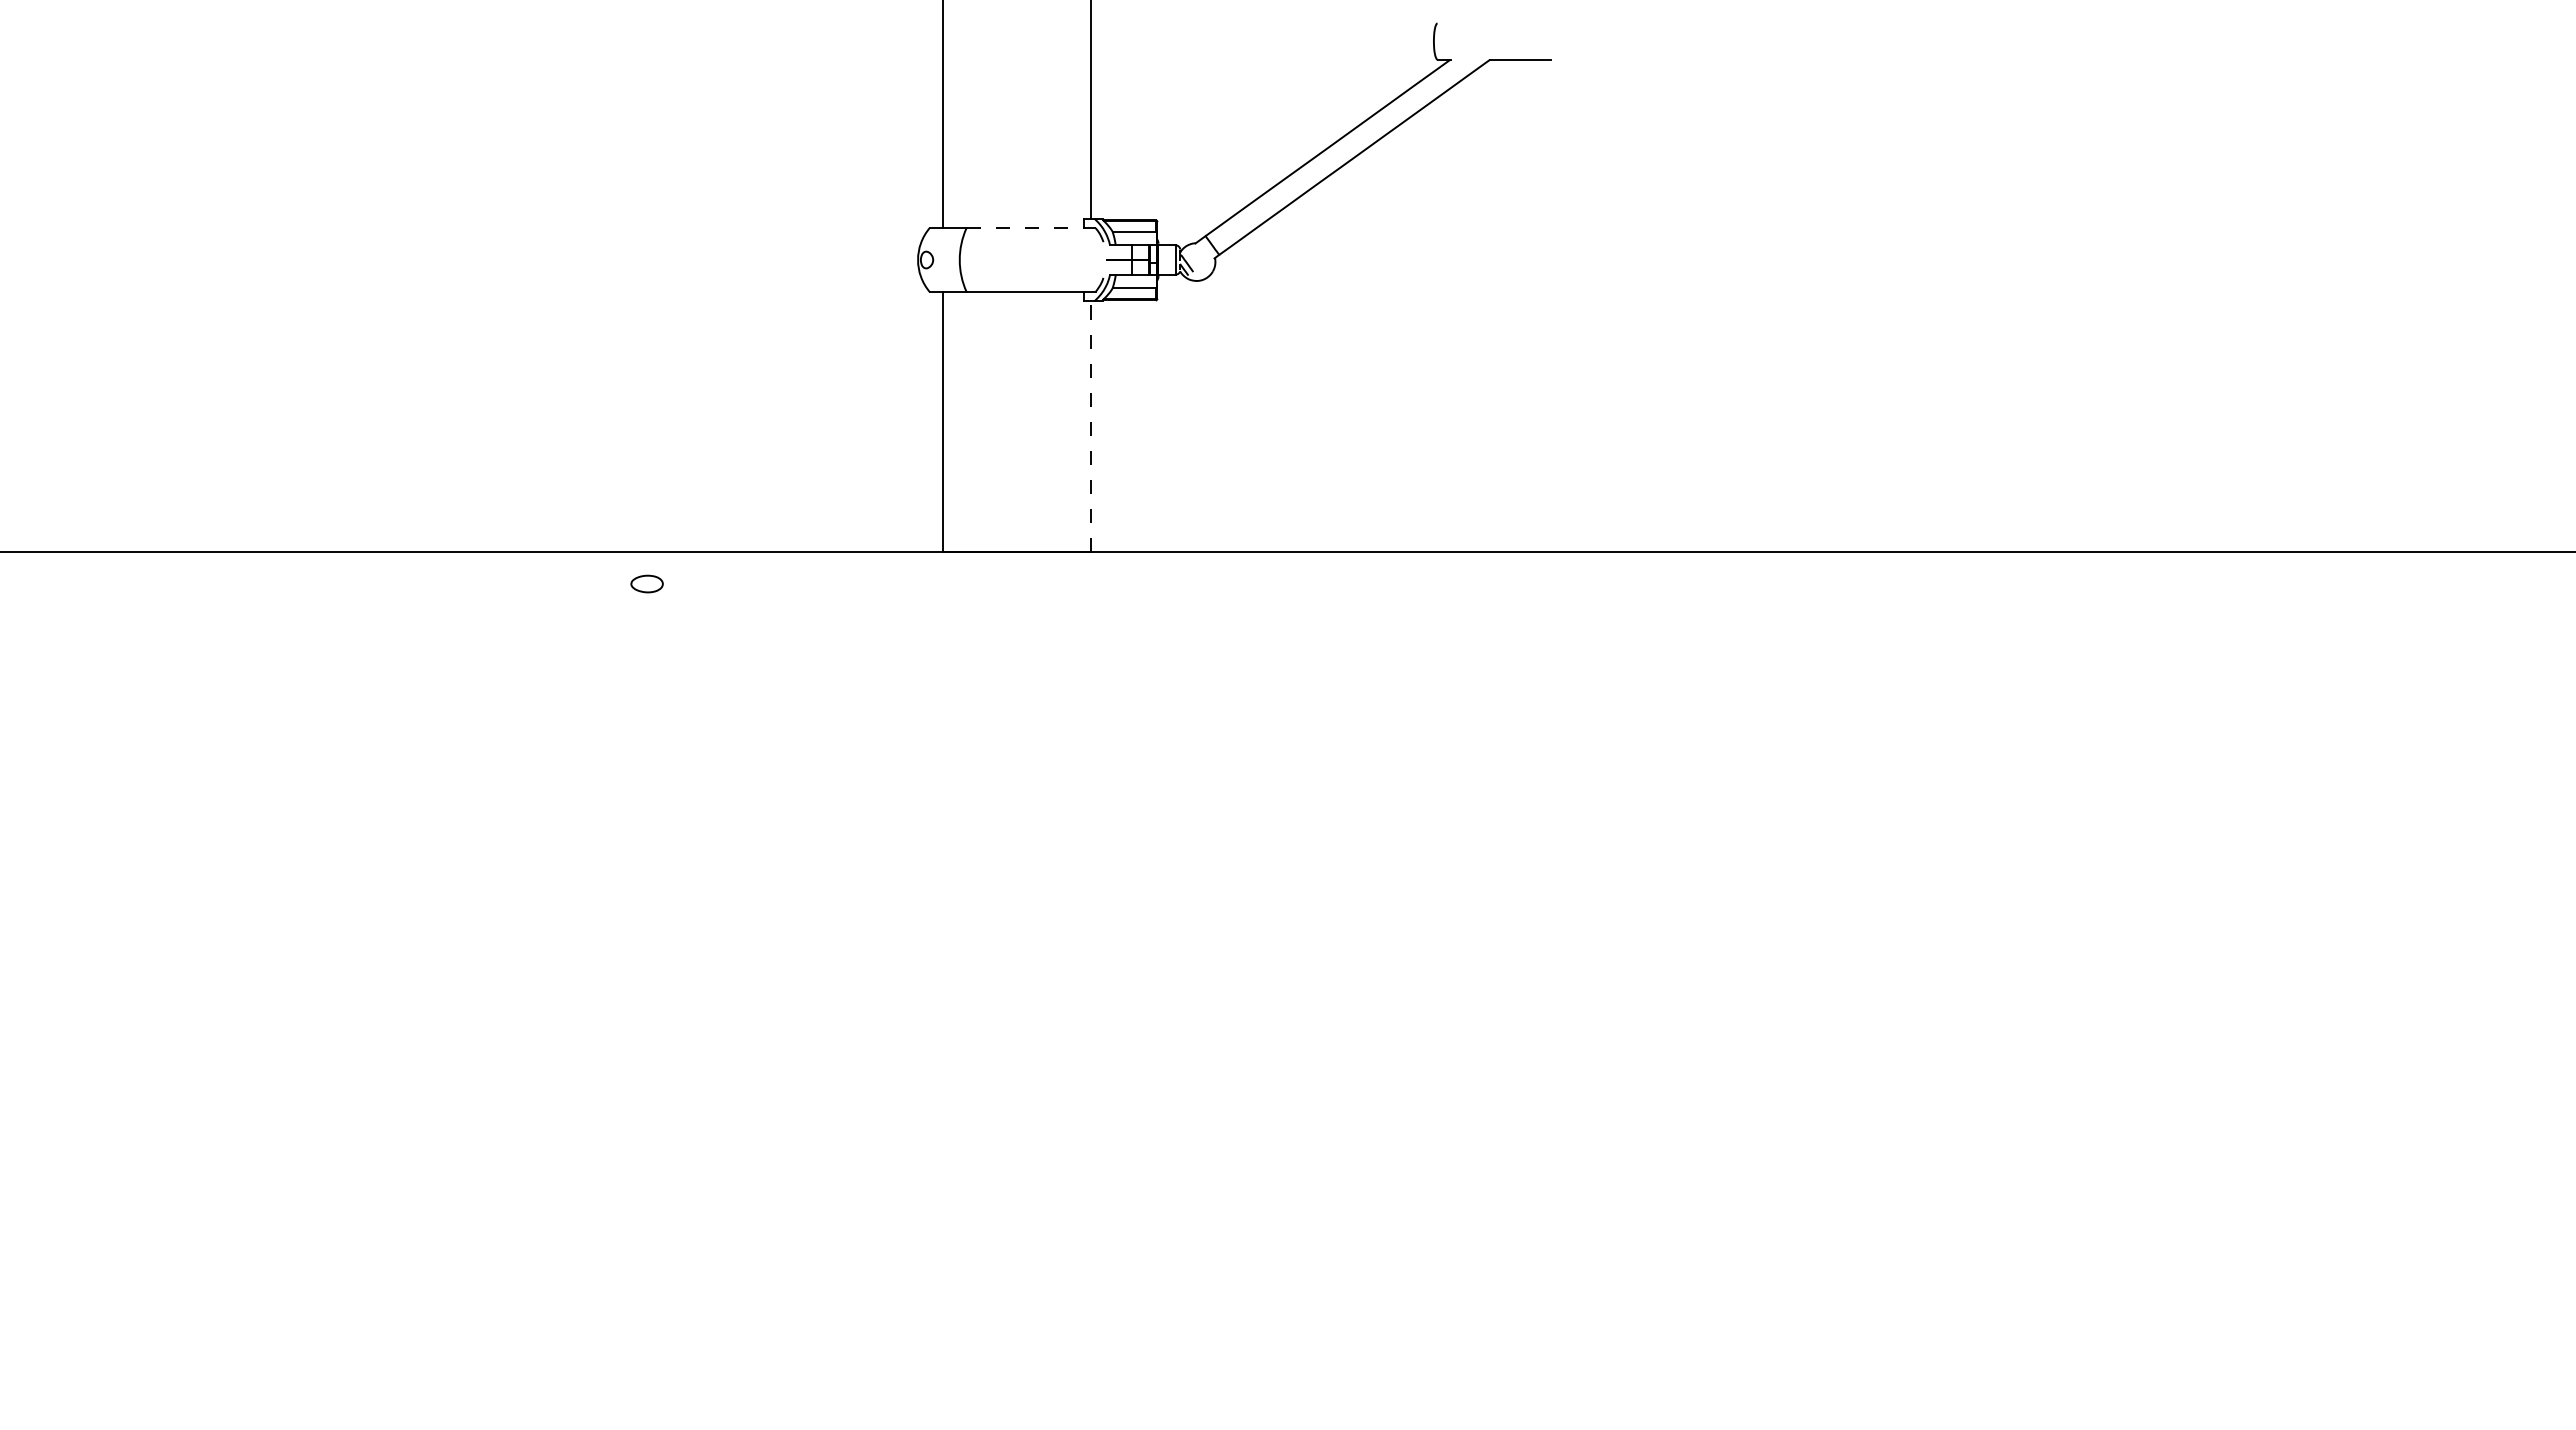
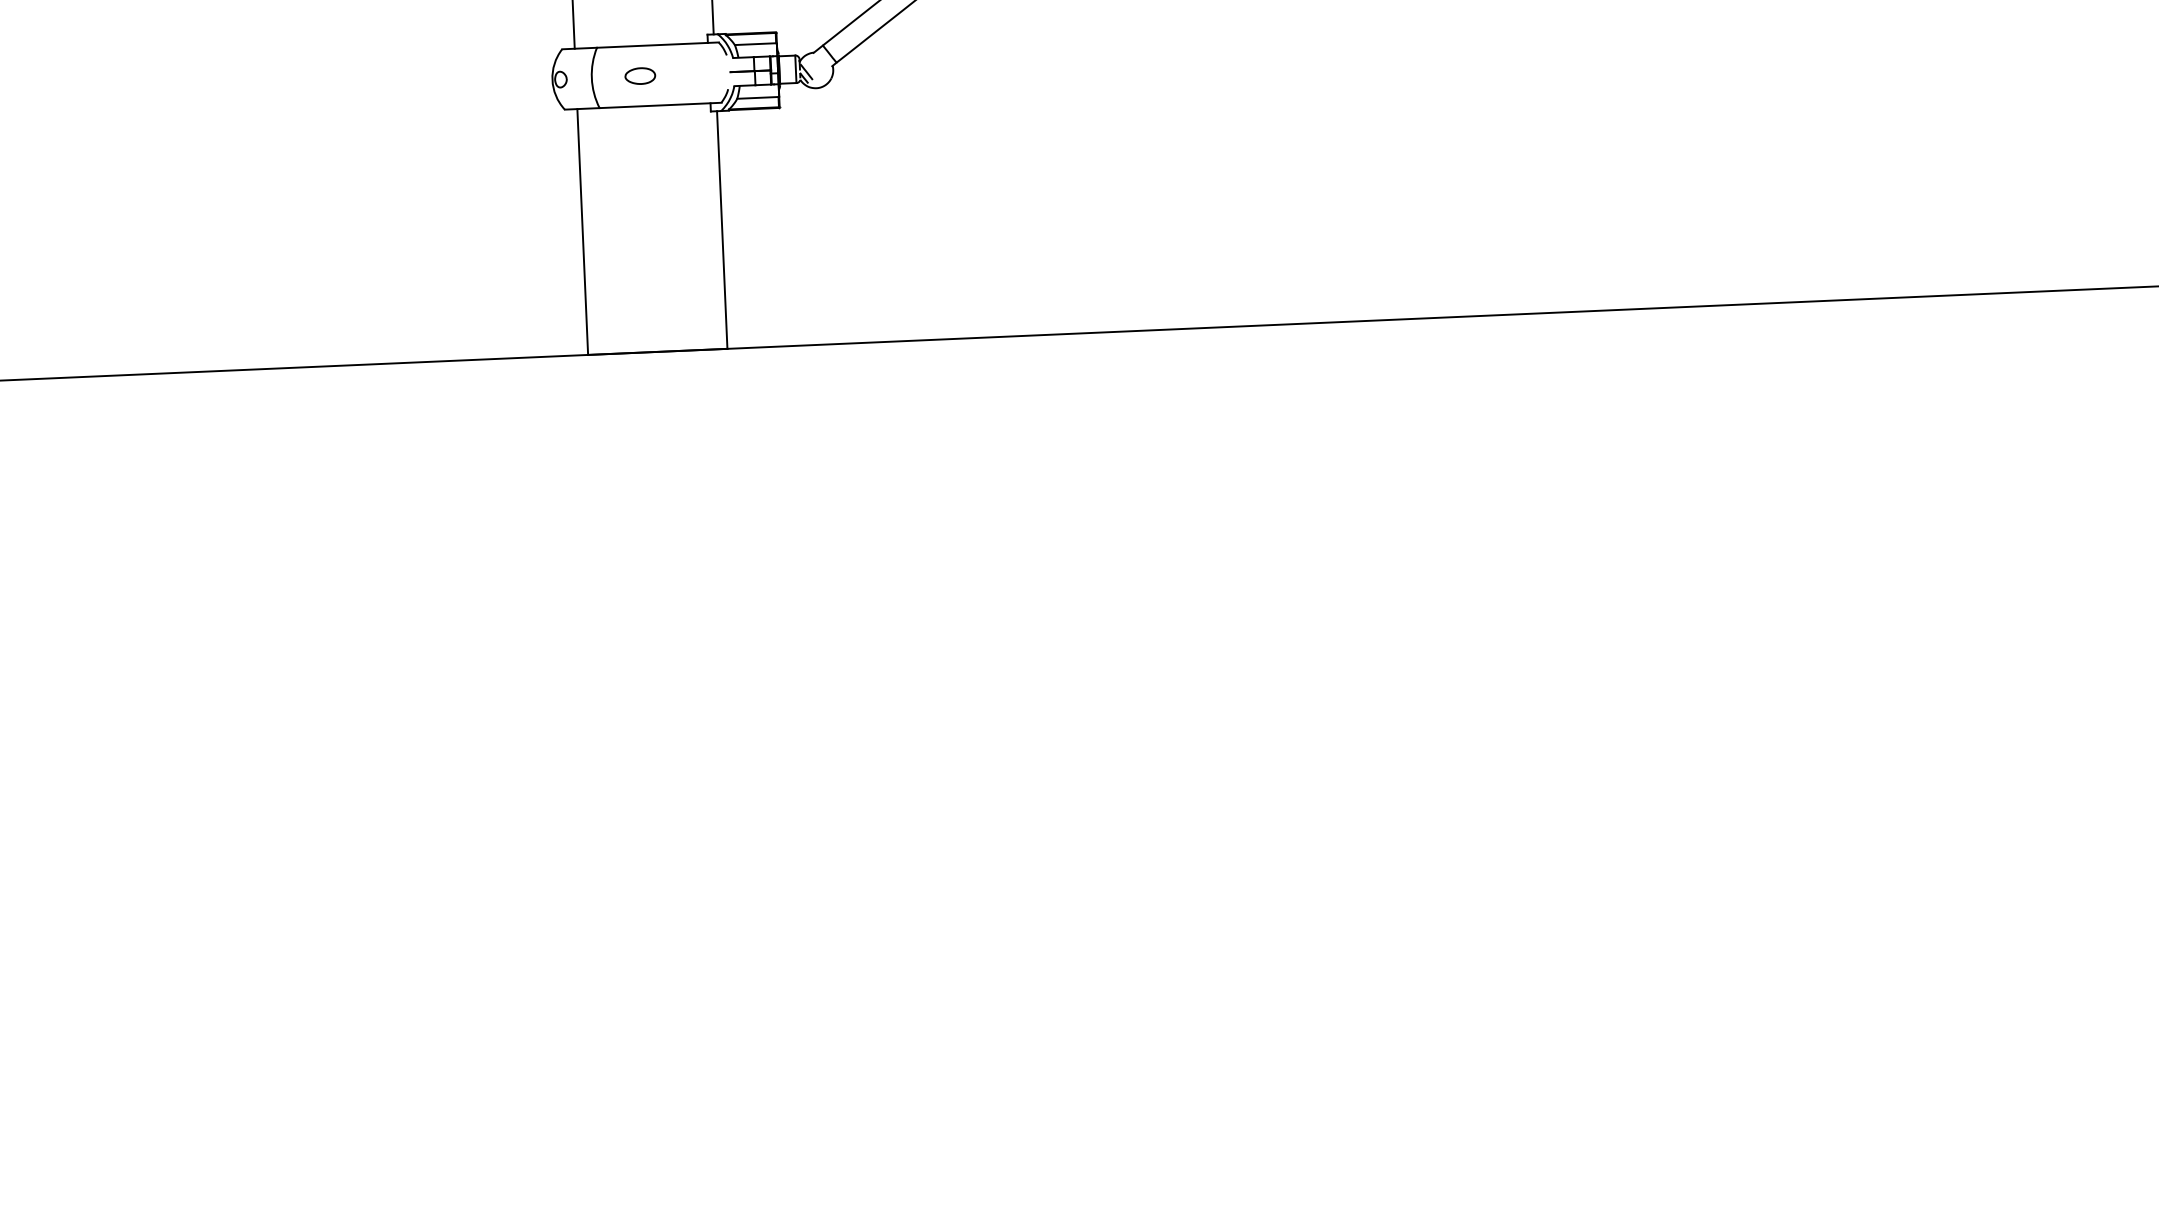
line: (1031, 228) -> (658, 45), dashed -> solid
line: (1090, 426) -> (722, 229), dashed -> solid
part: (646, 583) -> (639, 75), moved

